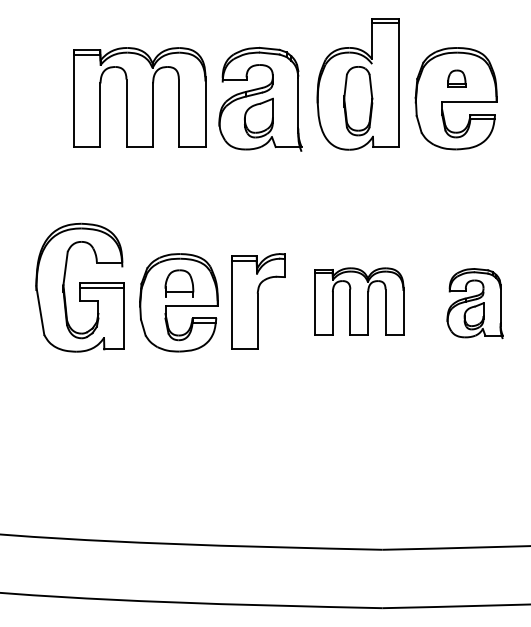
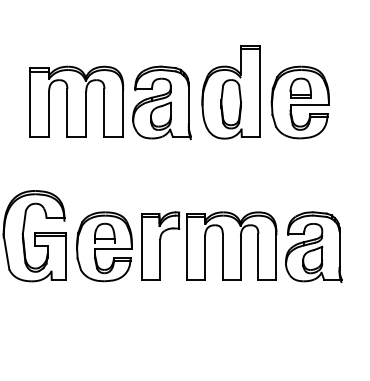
part: (456, 78) -> (300, 88), size x1.67
part: (359, 301) -> (232, 245), size x1.43
part: (474, 303) -> (313, 247), size x1.43

